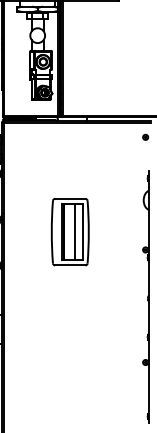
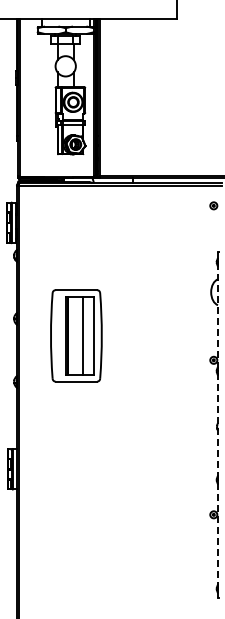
part: (70, 231) -> (76, 335), moved
line: (148, 297) -> (217, 425), solid -> dashed

